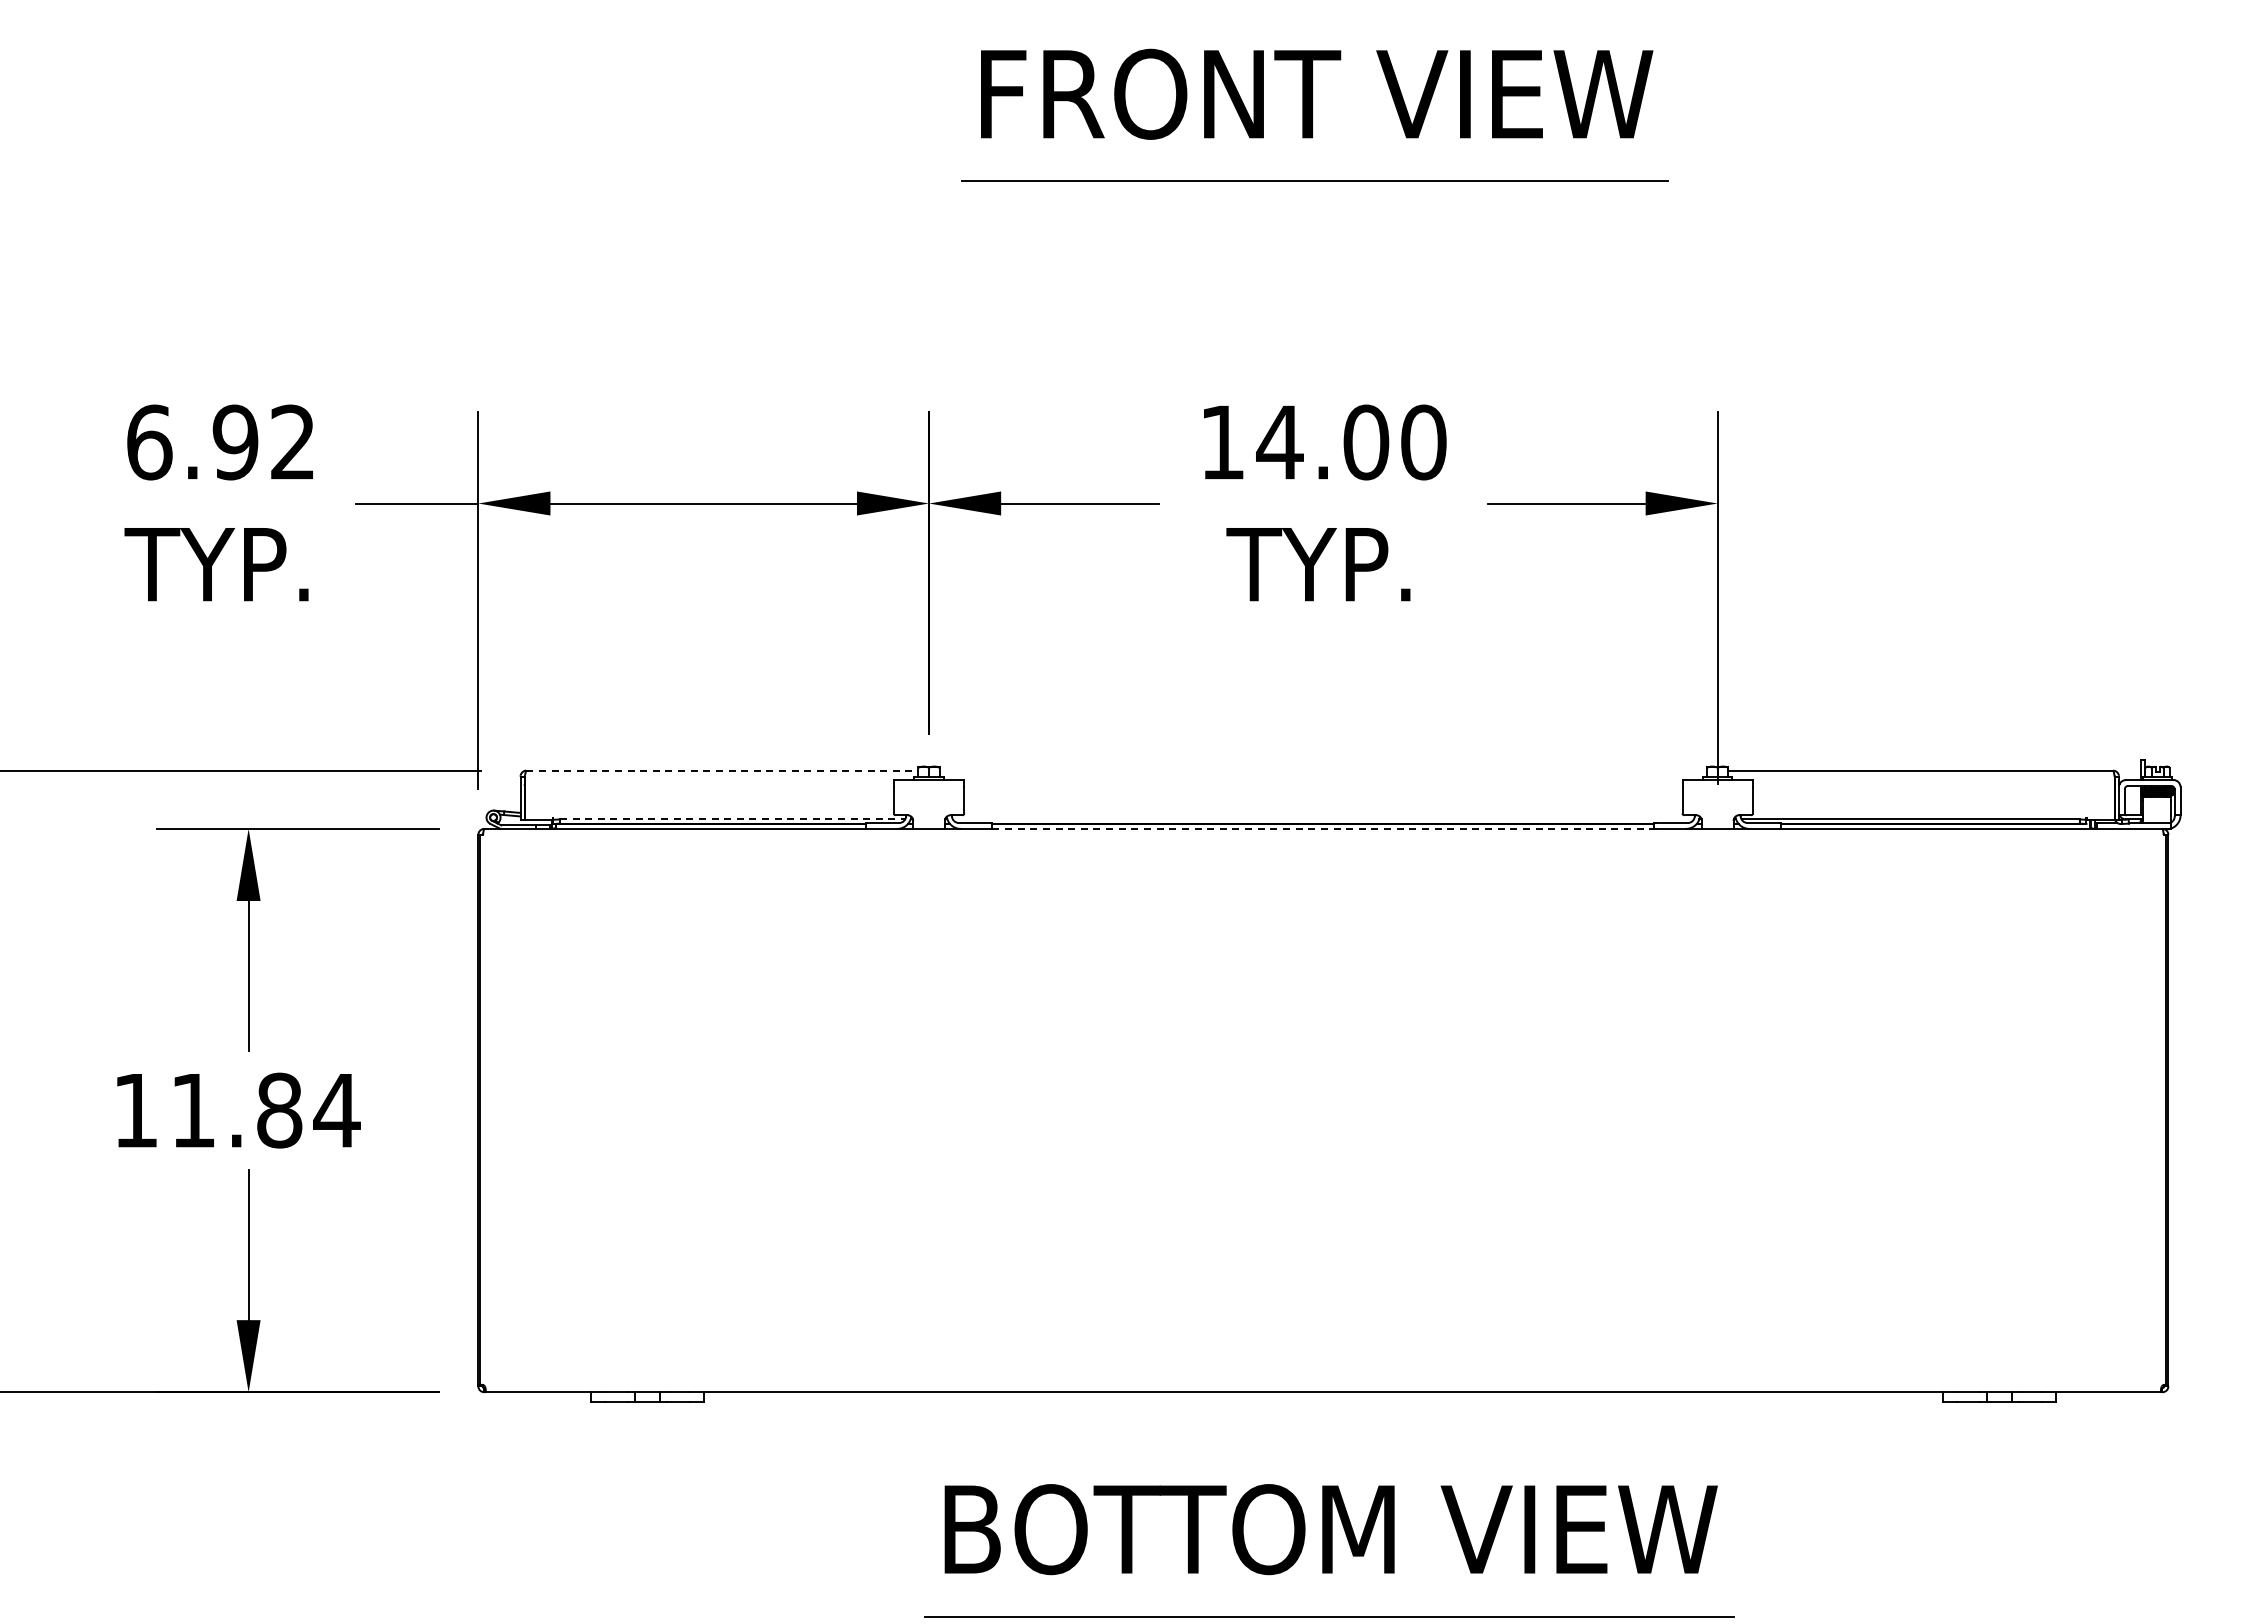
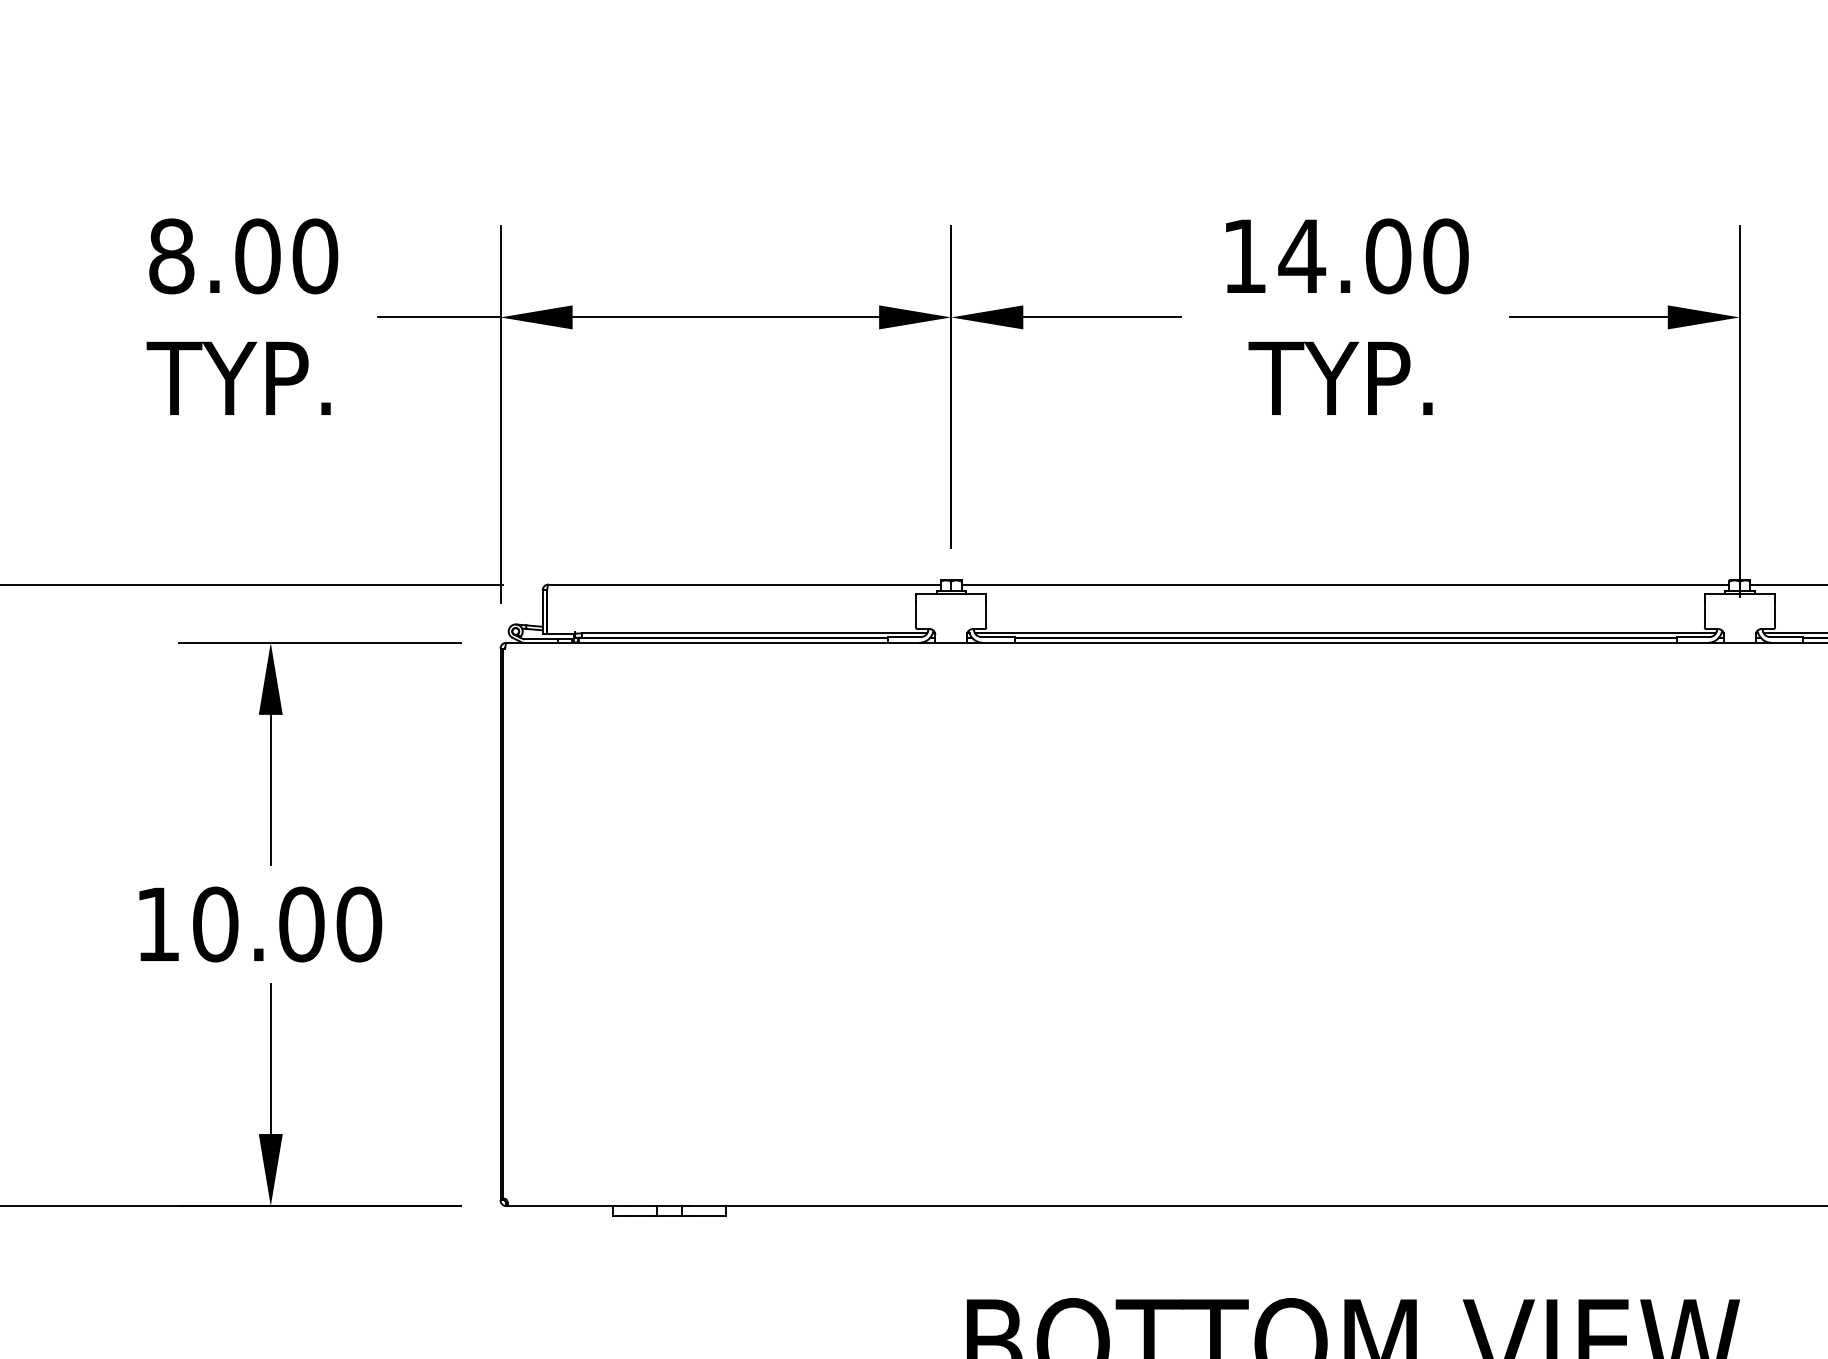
text: (221, 442) -> (243, 256), 6.92 -> 8.00
line: (722, 770) -> (744, 584), dashed -> solid
line: (1323, 770) -> (1345, 584), added
line: (732, 819) -> (754, 633), dashed -> solid
line: (1322, 819) -> (1344, 633), added
line: (1323, 828) -> (1345, 642), dashed -> solid
text: (265, 1110) -> (287, 924), 11.84 -> 10.00

